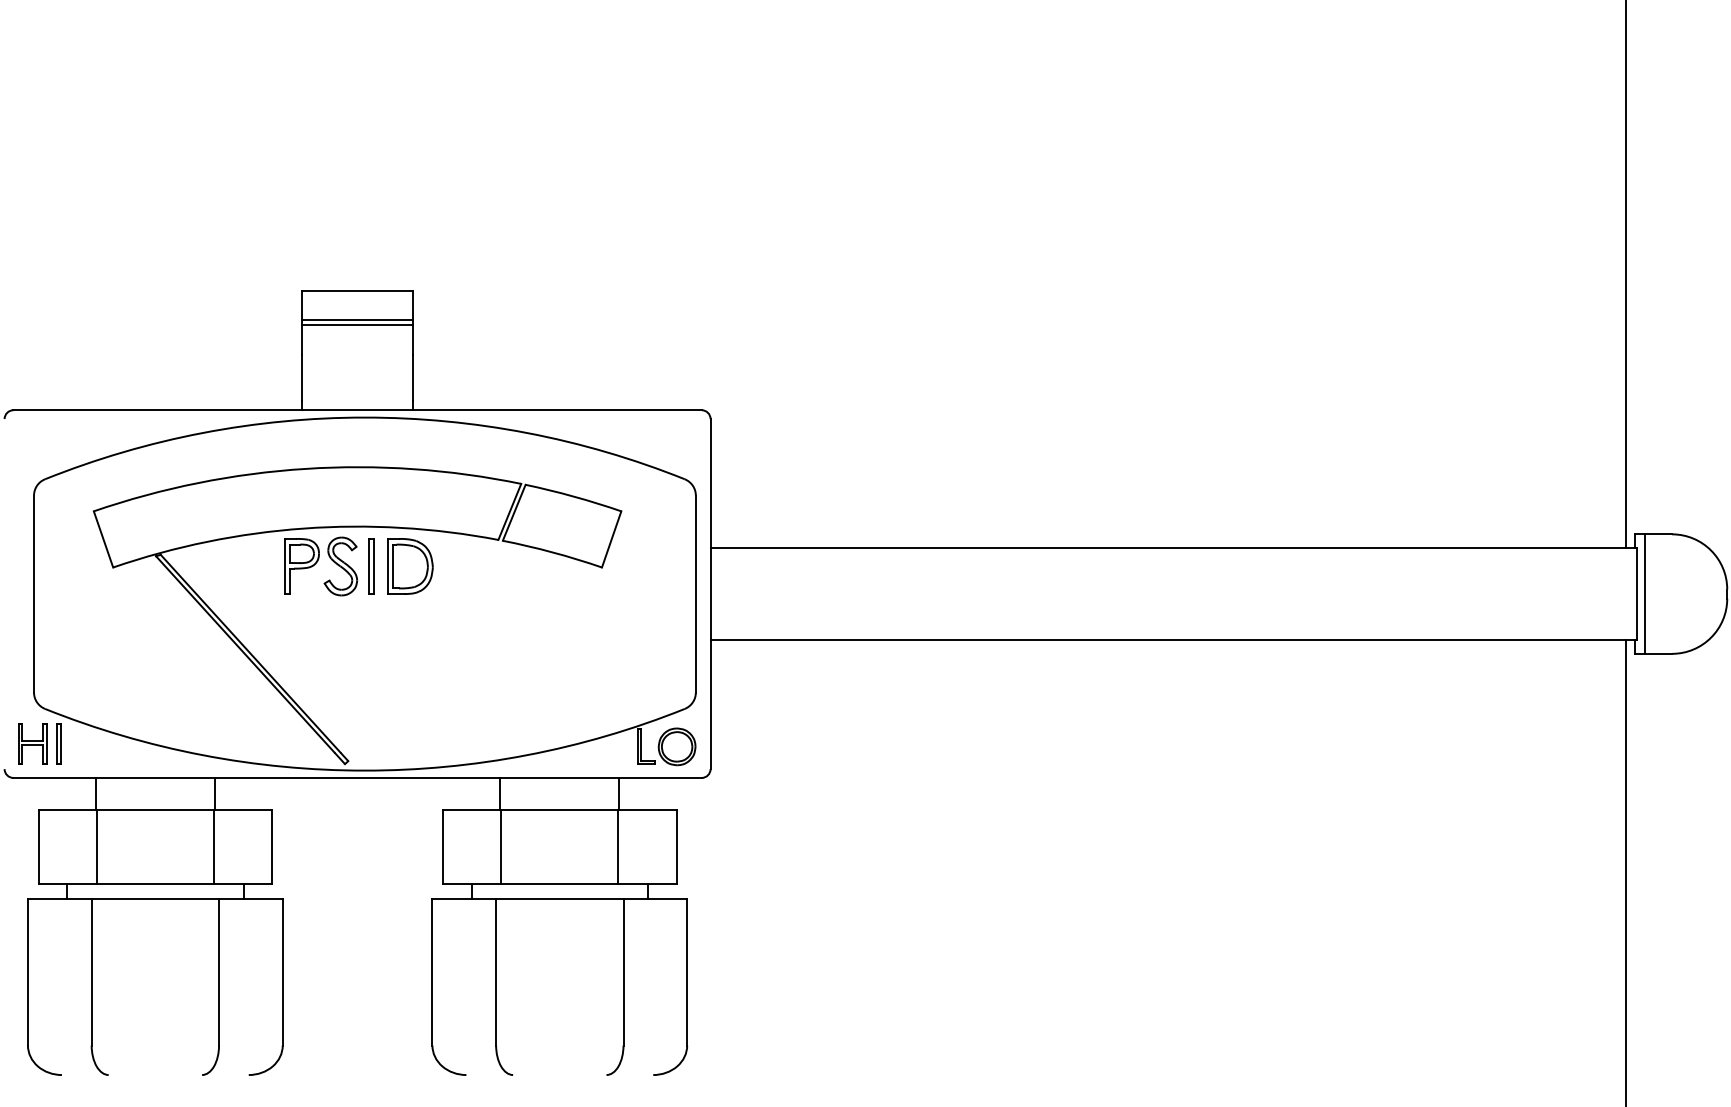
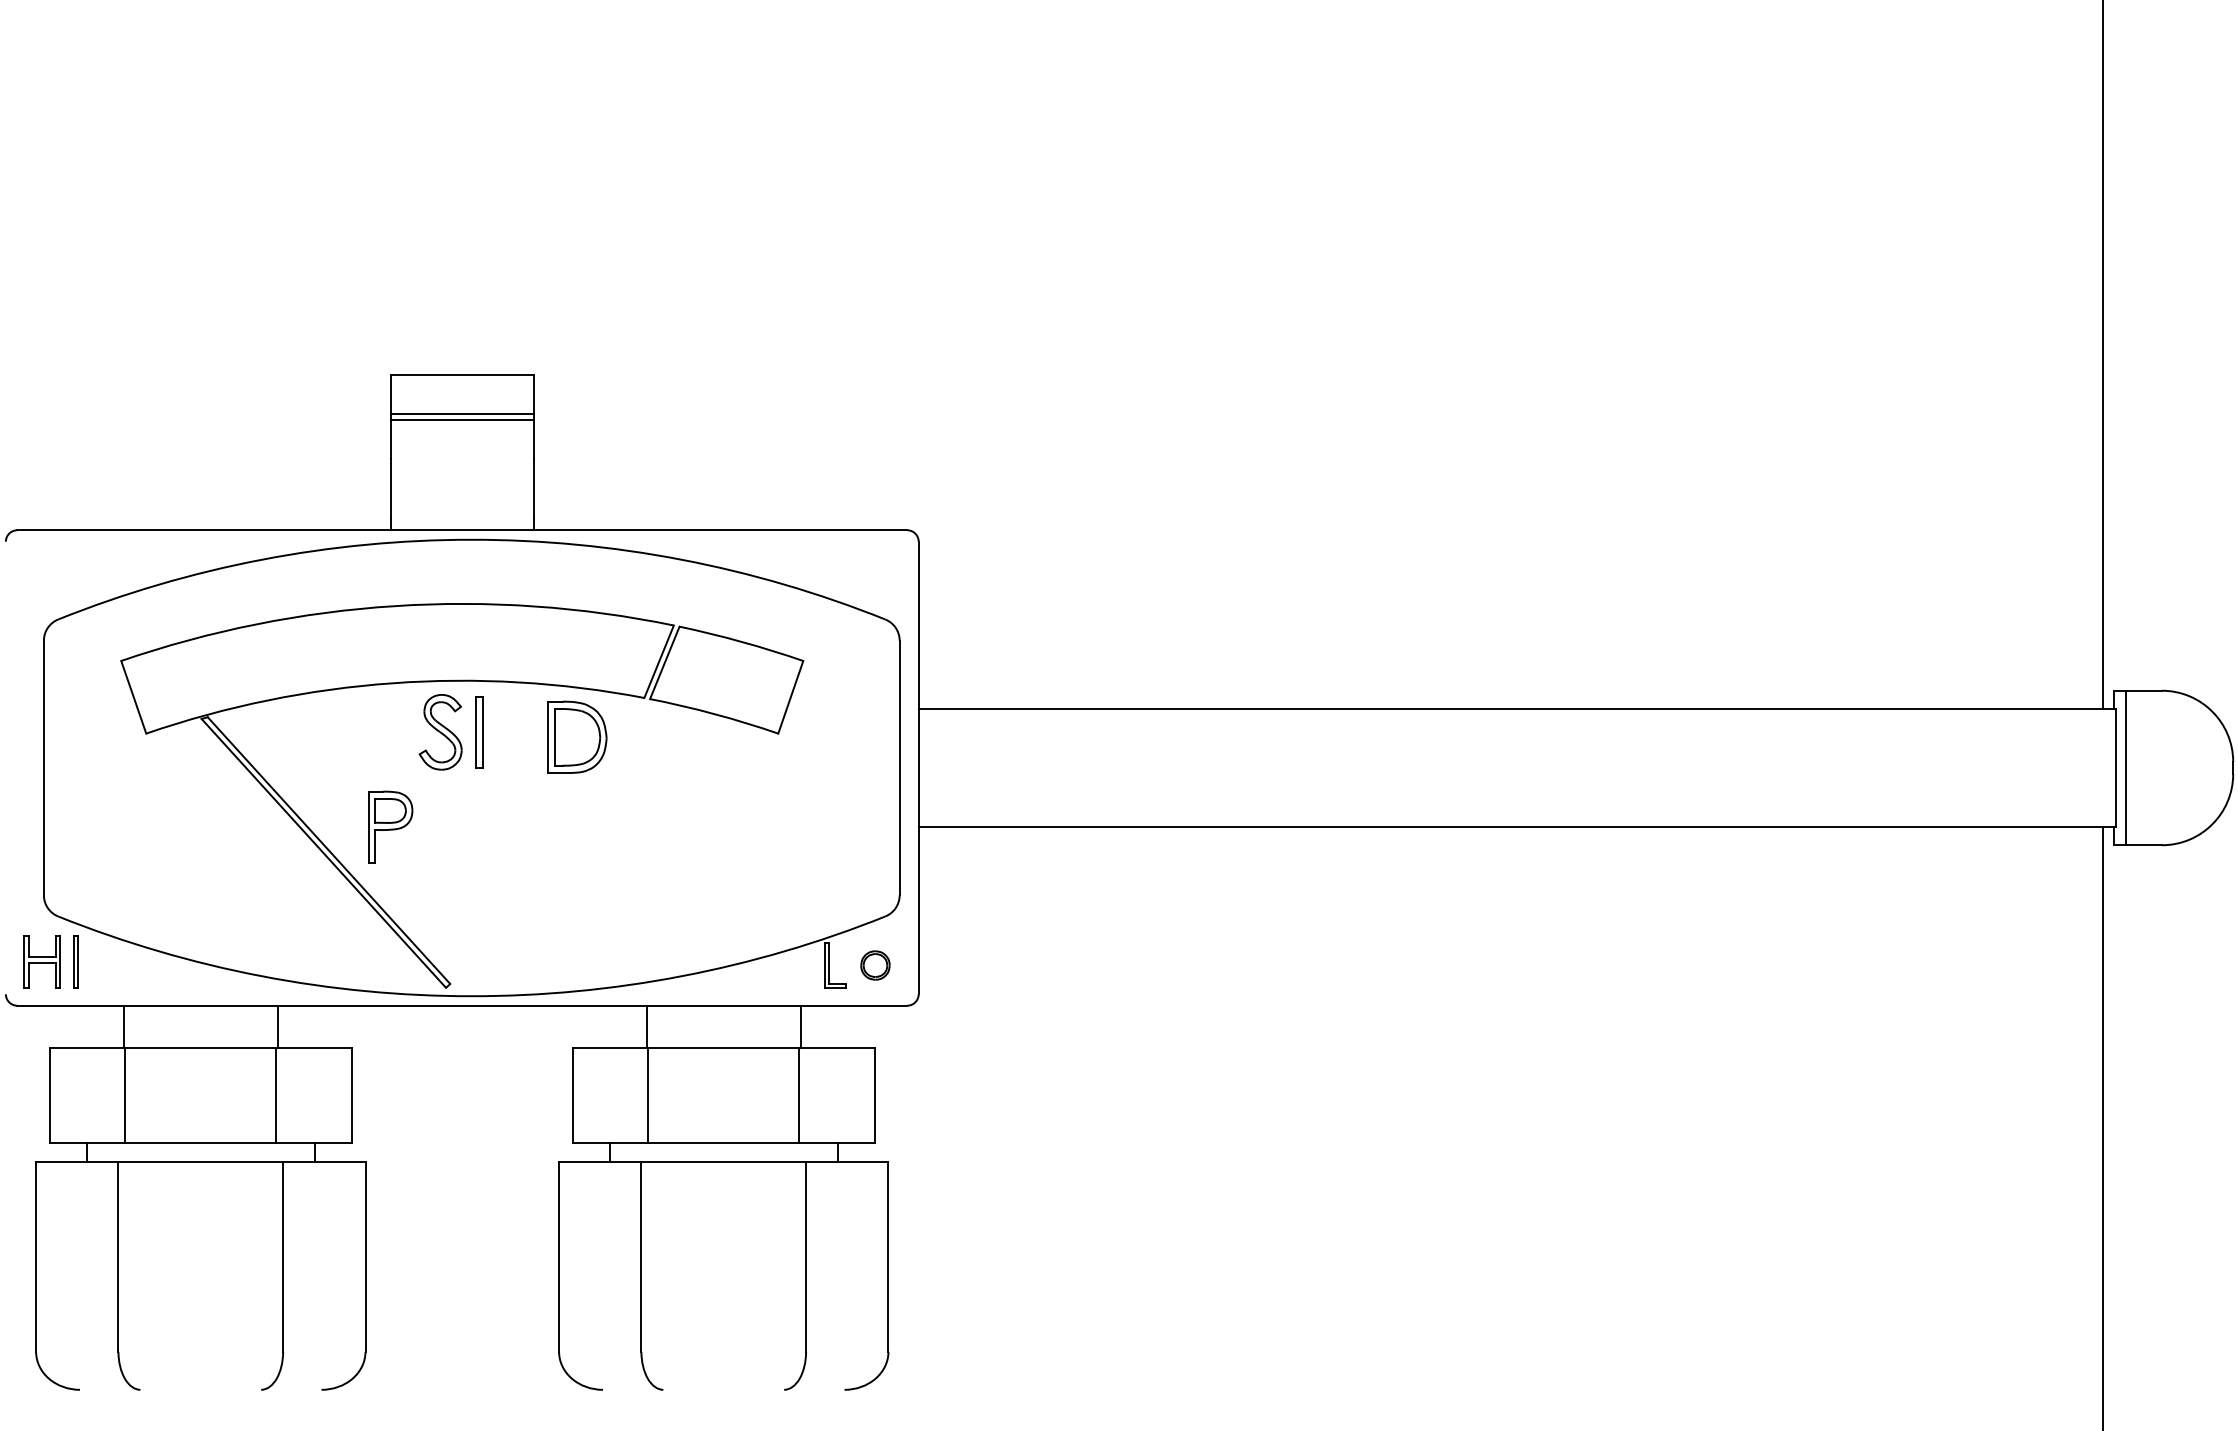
part: (302, 565) -> (390, 826), moved
part: (410, 565) -> (577, 736), moved
part: (677, 746) -> (875, 965), size x0.6

